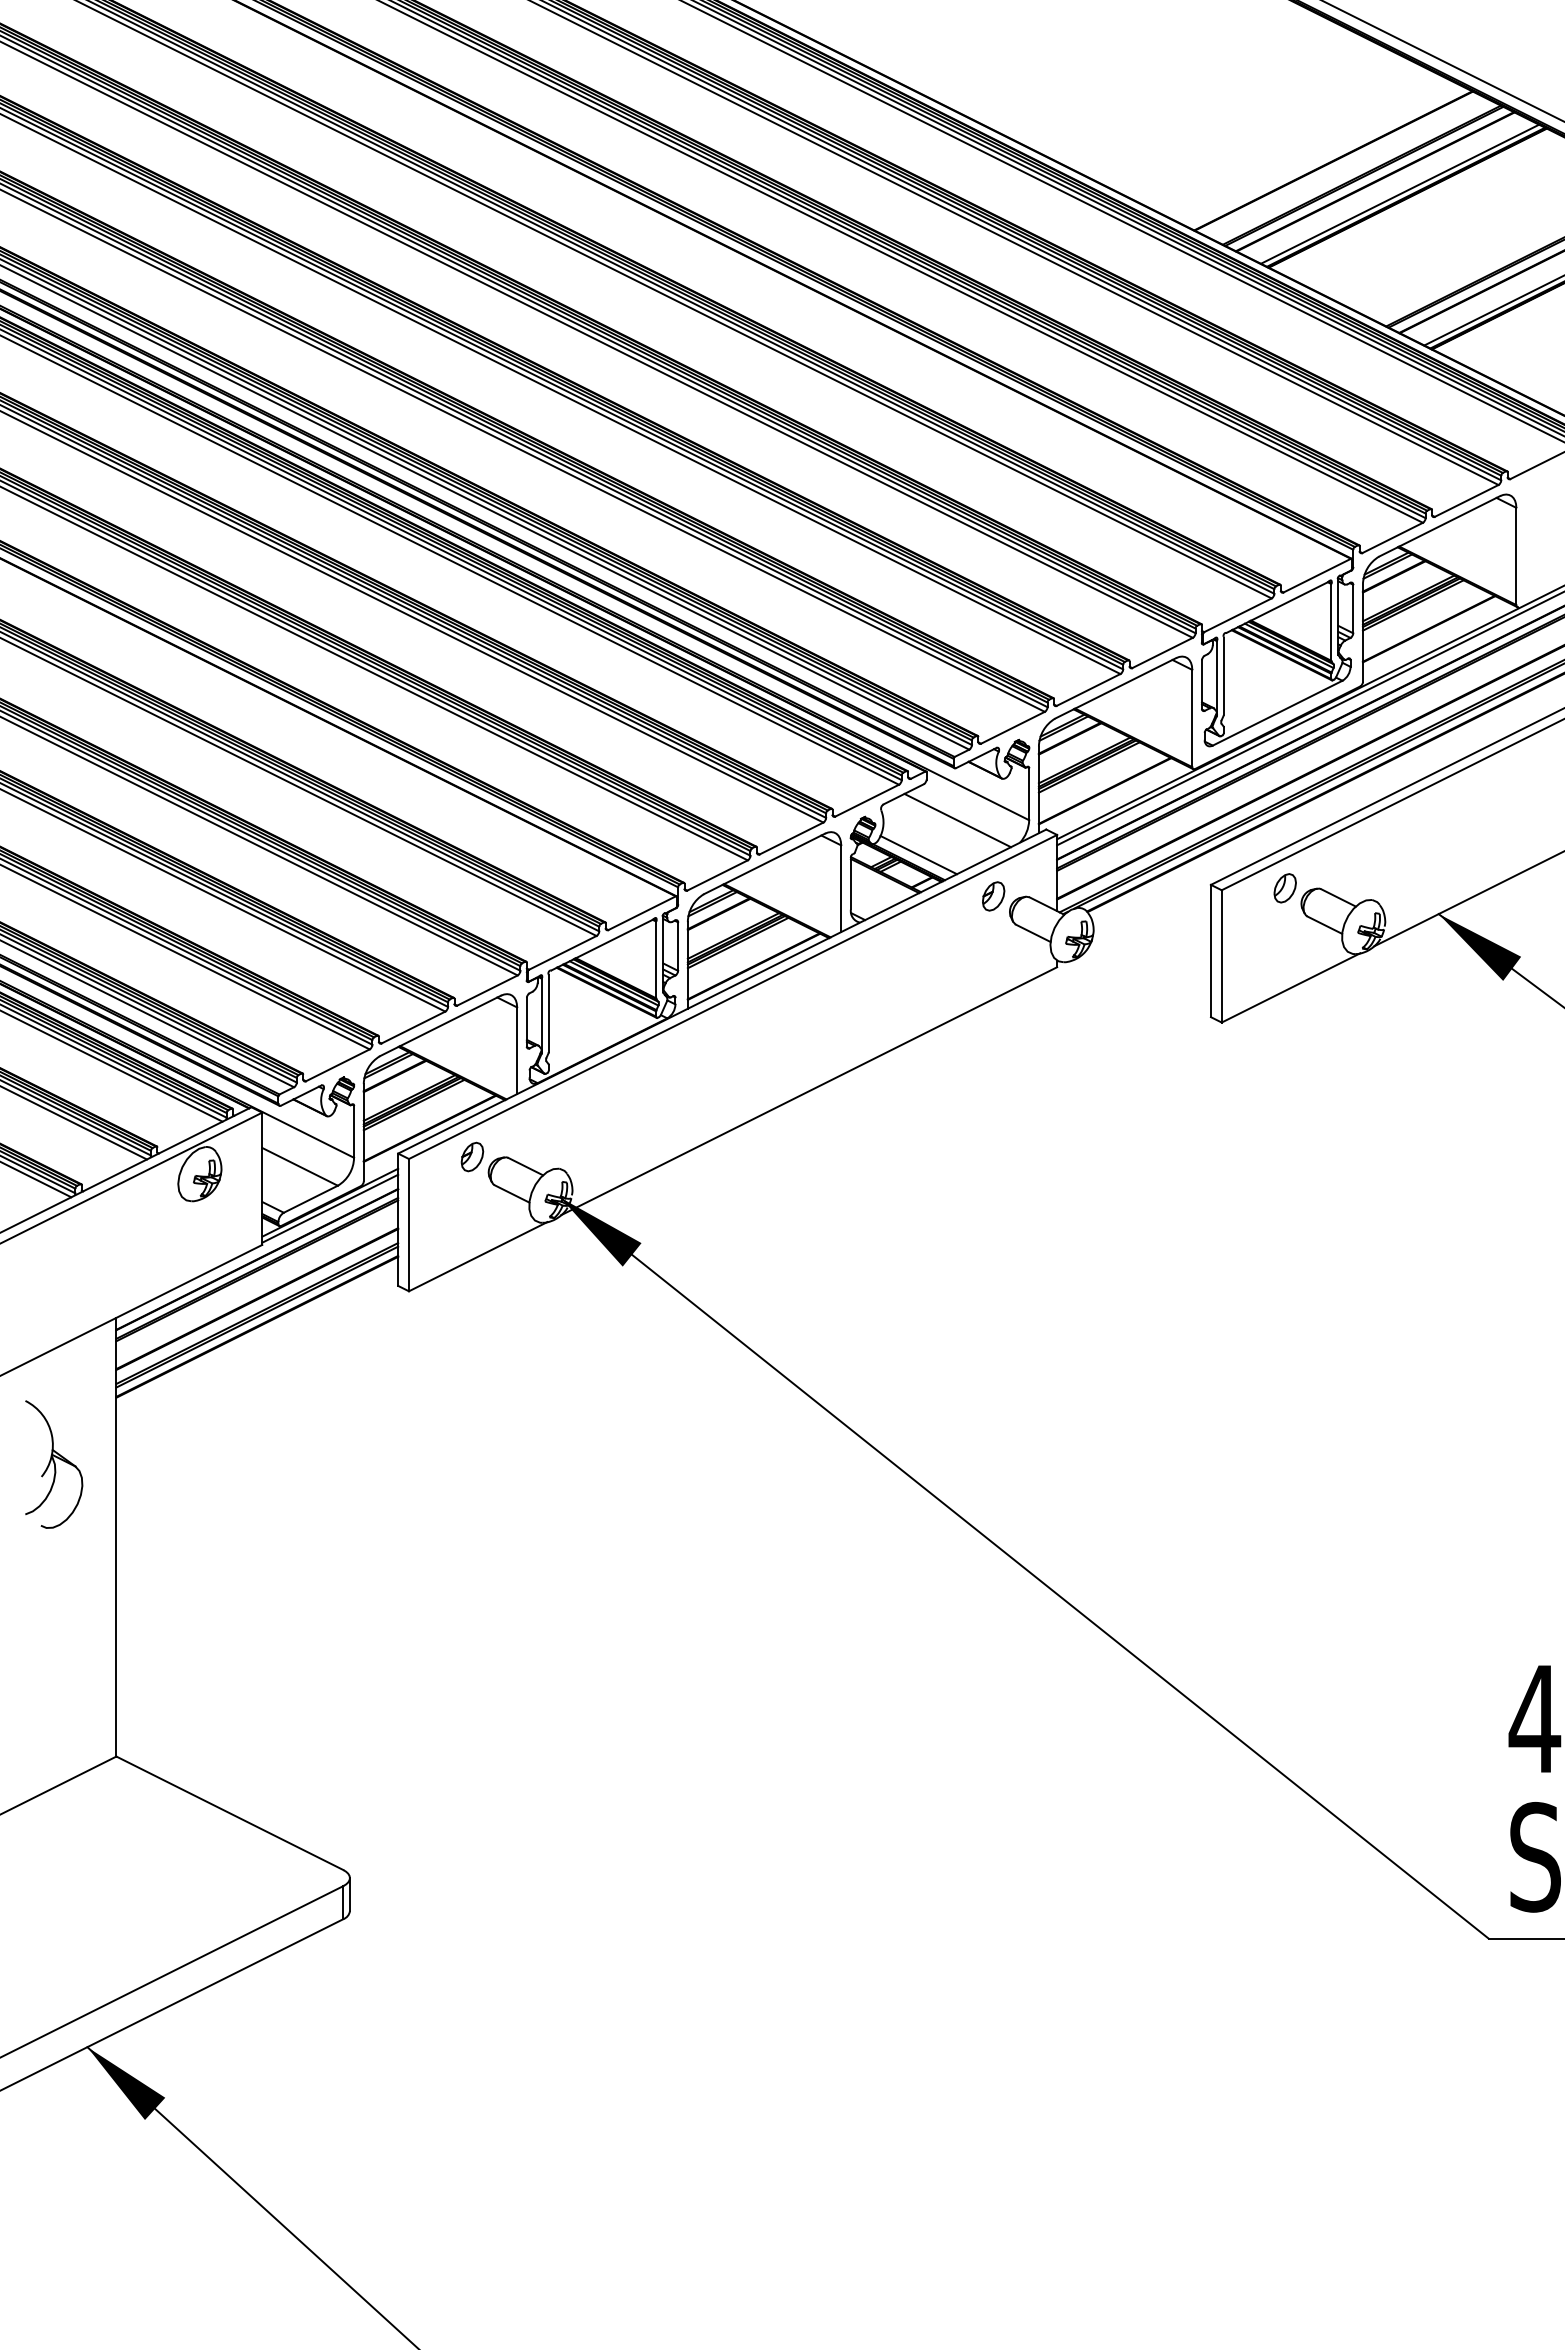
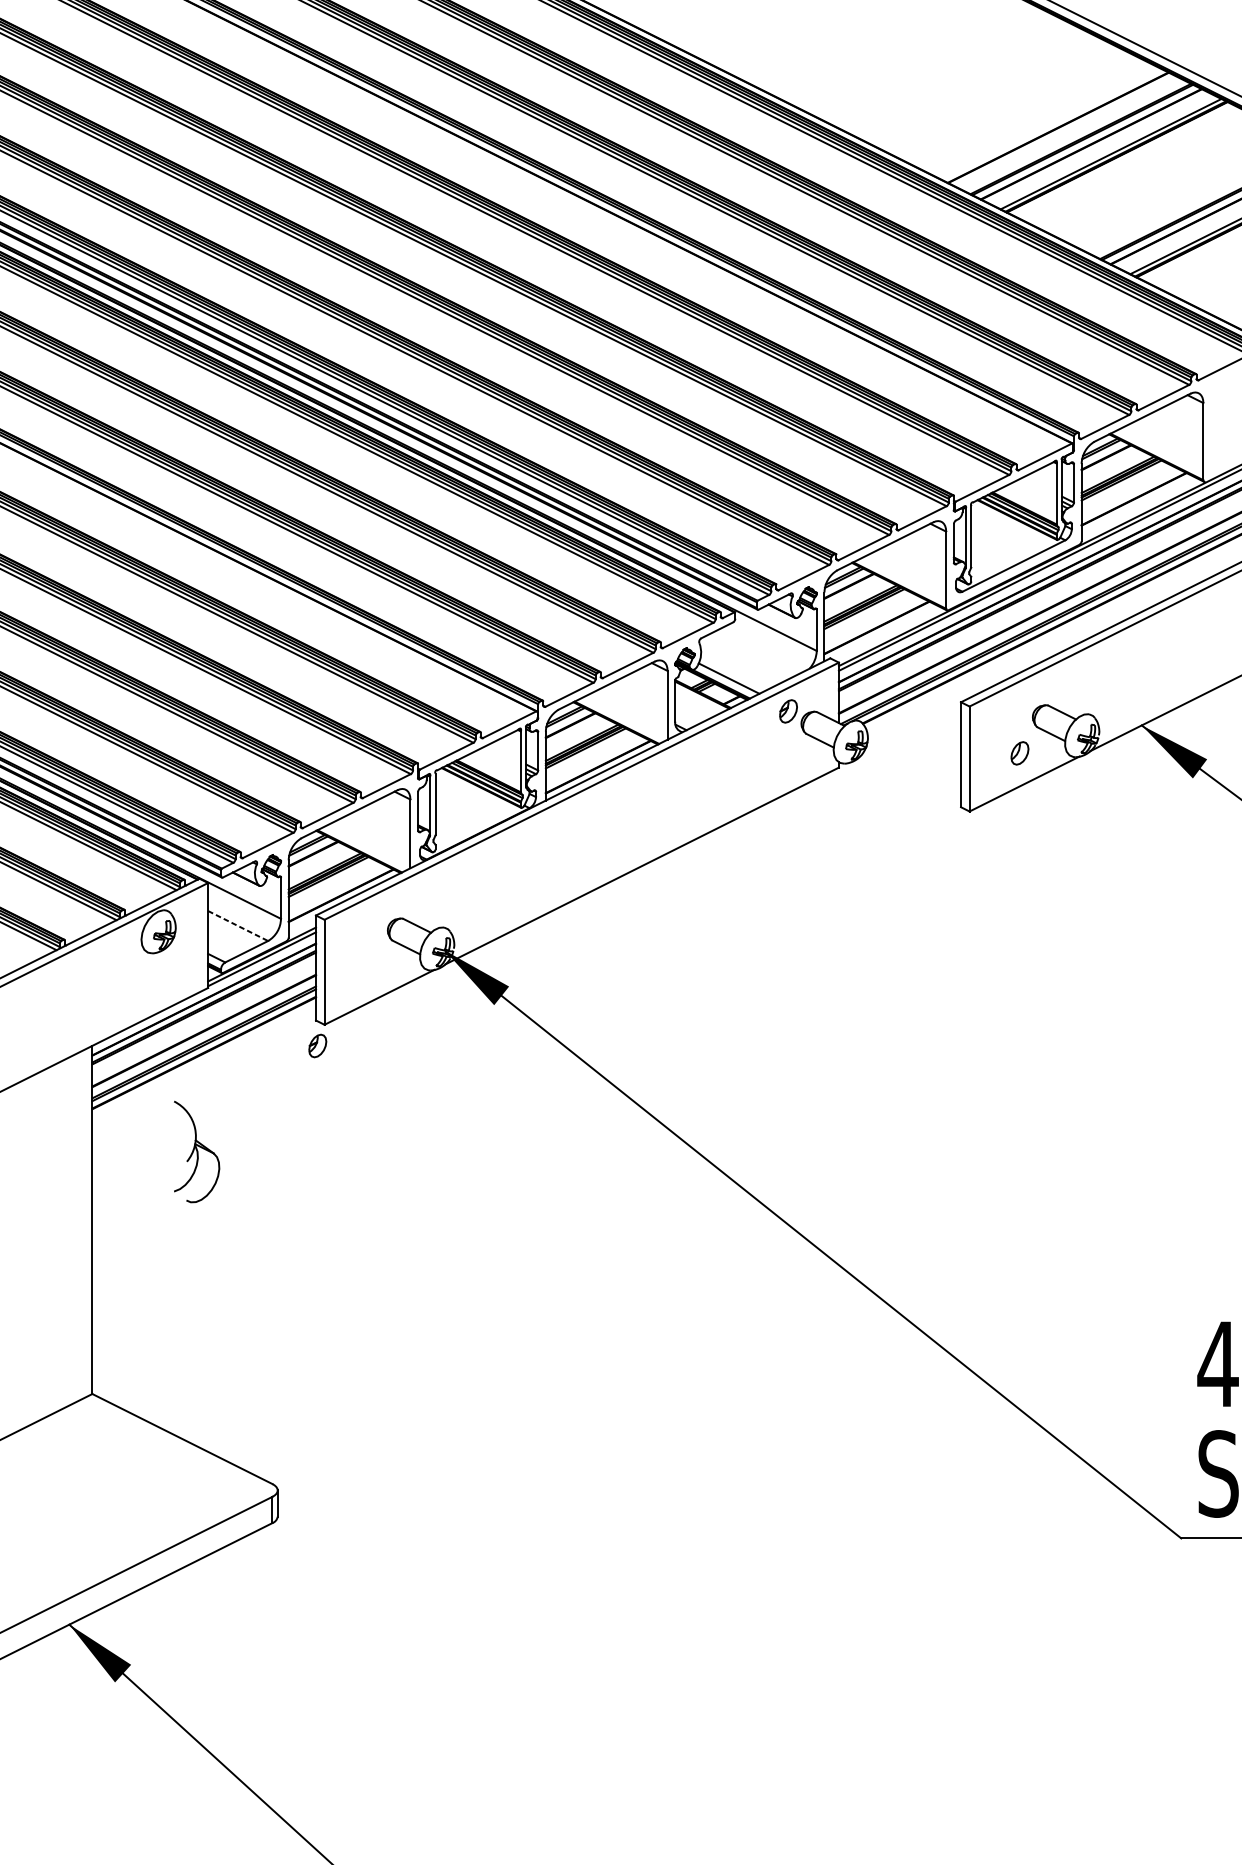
line: (957, 820) -> (759, 651), removed
part: (1284, 888) -> (1019, 753), moved
part: (472, 1156) -> (317, 1045), moved
line: (300, 1167) -> (238, 926), solid -> dashed
part: (54, 1464) -> (197, 1151), moved

